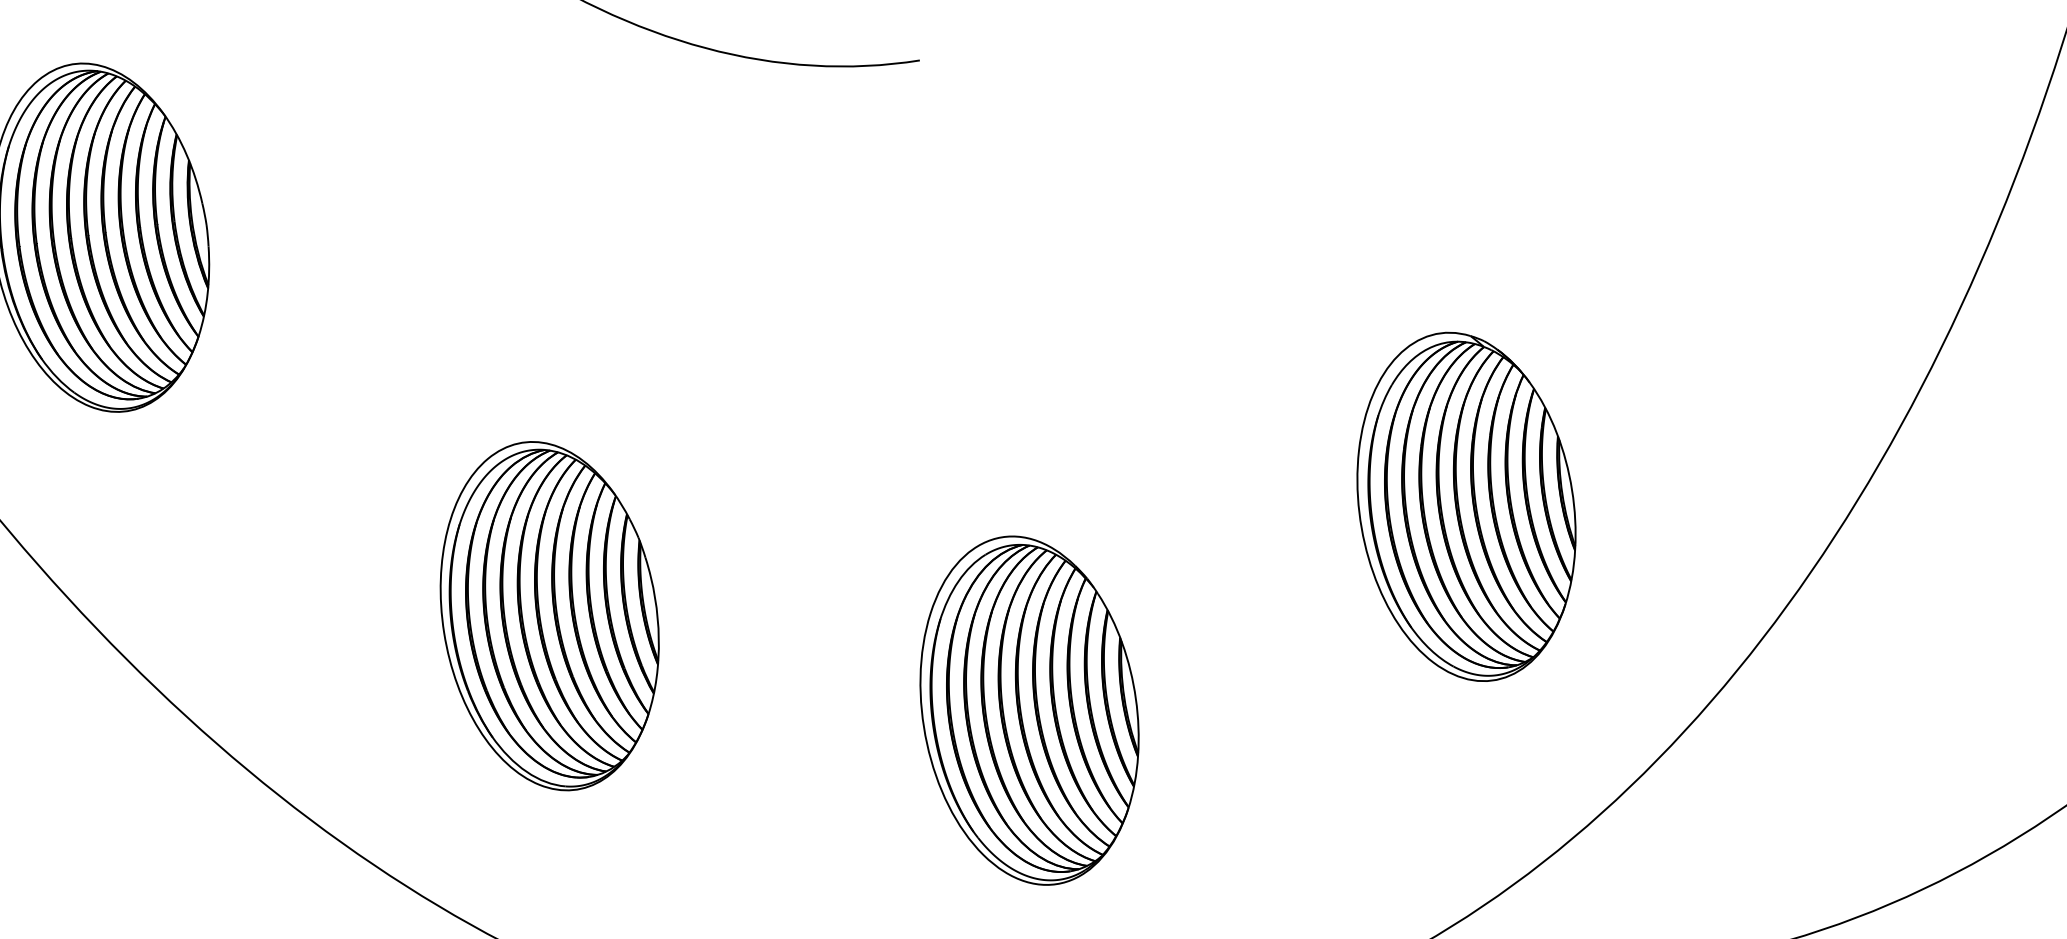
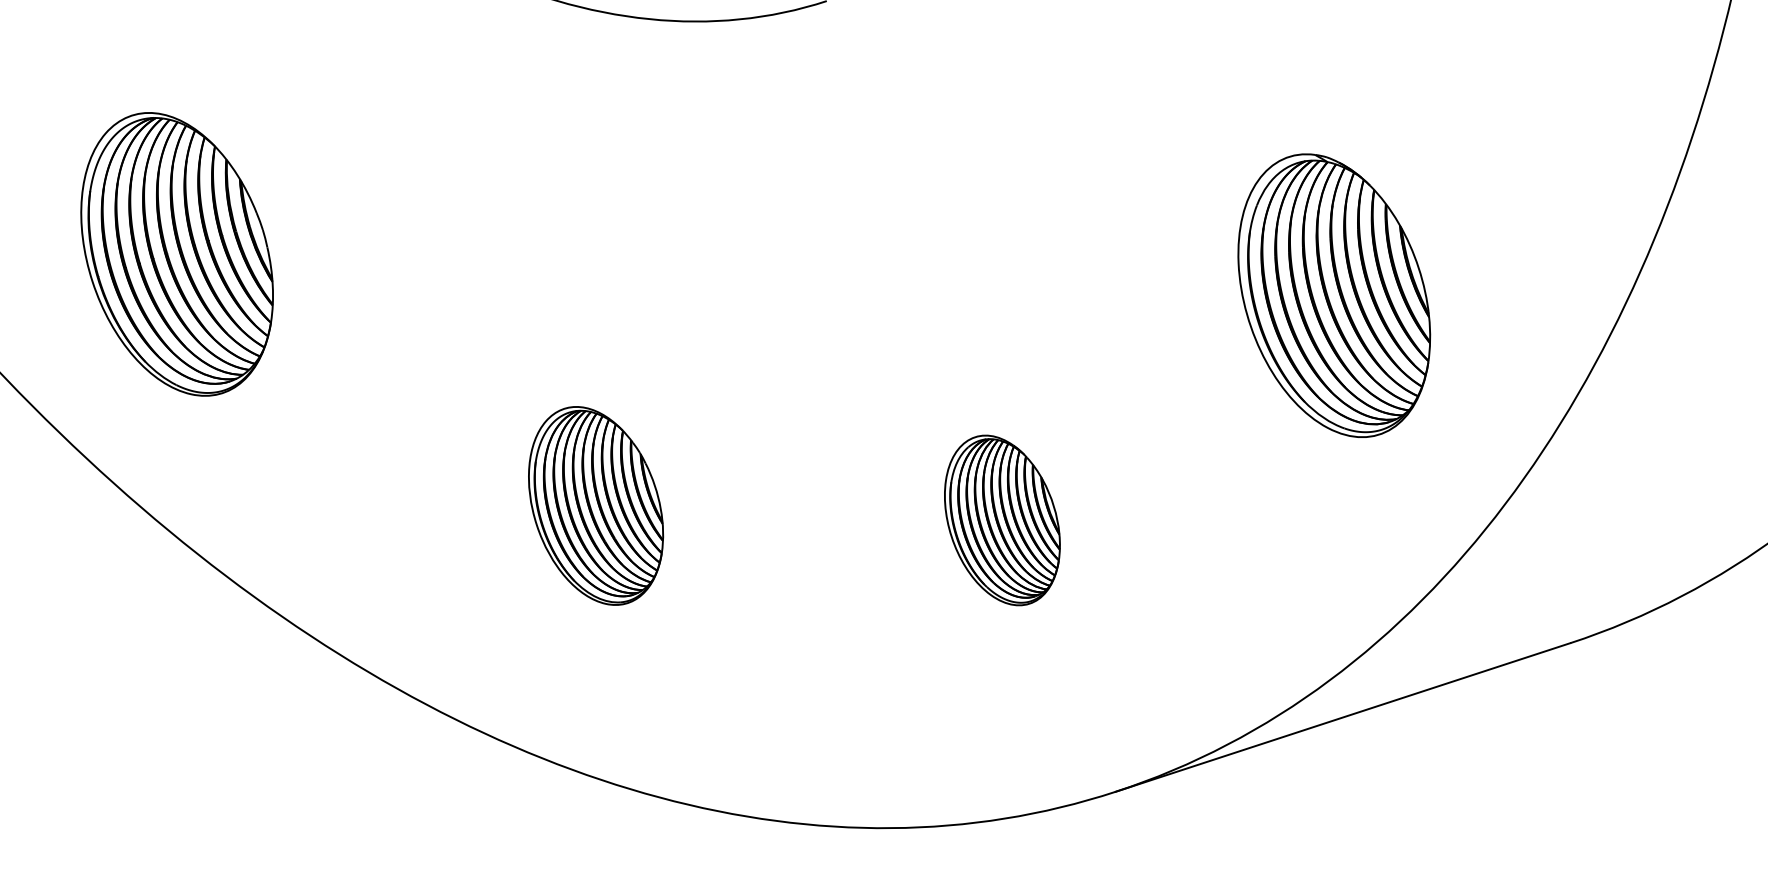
part: (549, 615) -> (595, 505), size x0.7
part: (1029, 710) -> (1002, 520), size x0.6

